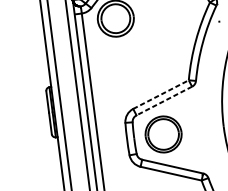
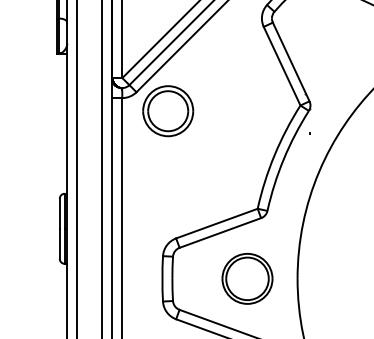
line: (161, 94) -> (217, 223), dashed -> solid
line: (163, 101) -> (219, 233), dashed -> solid
part: (163, 134) -> (247, 278), moved

